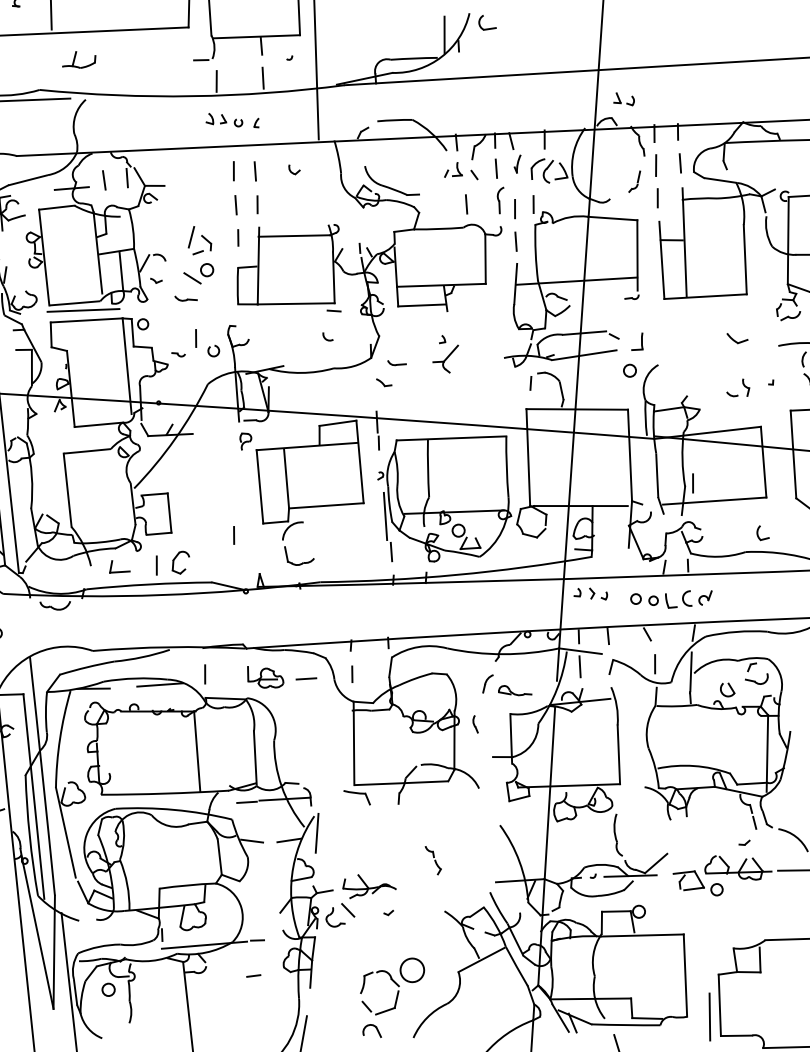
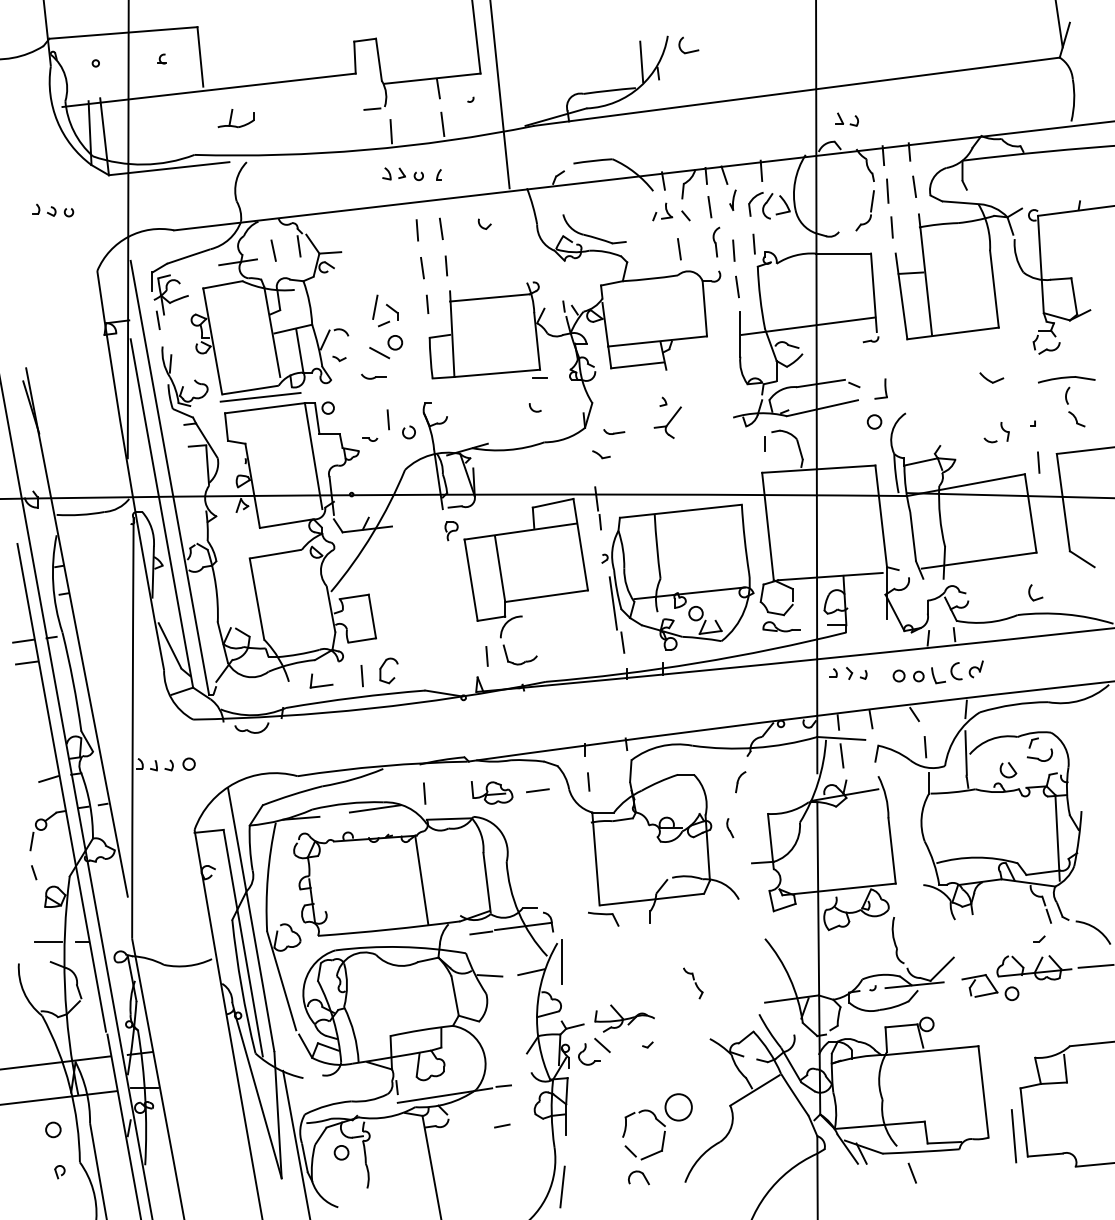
part: (634, 181) -> (864, 210), size x1.67
line: (692, 483) -> (1038, 462), moved
line: (233, 535) -> (486, 656), moved
part: (515, 690) -> (781, 626), moved

